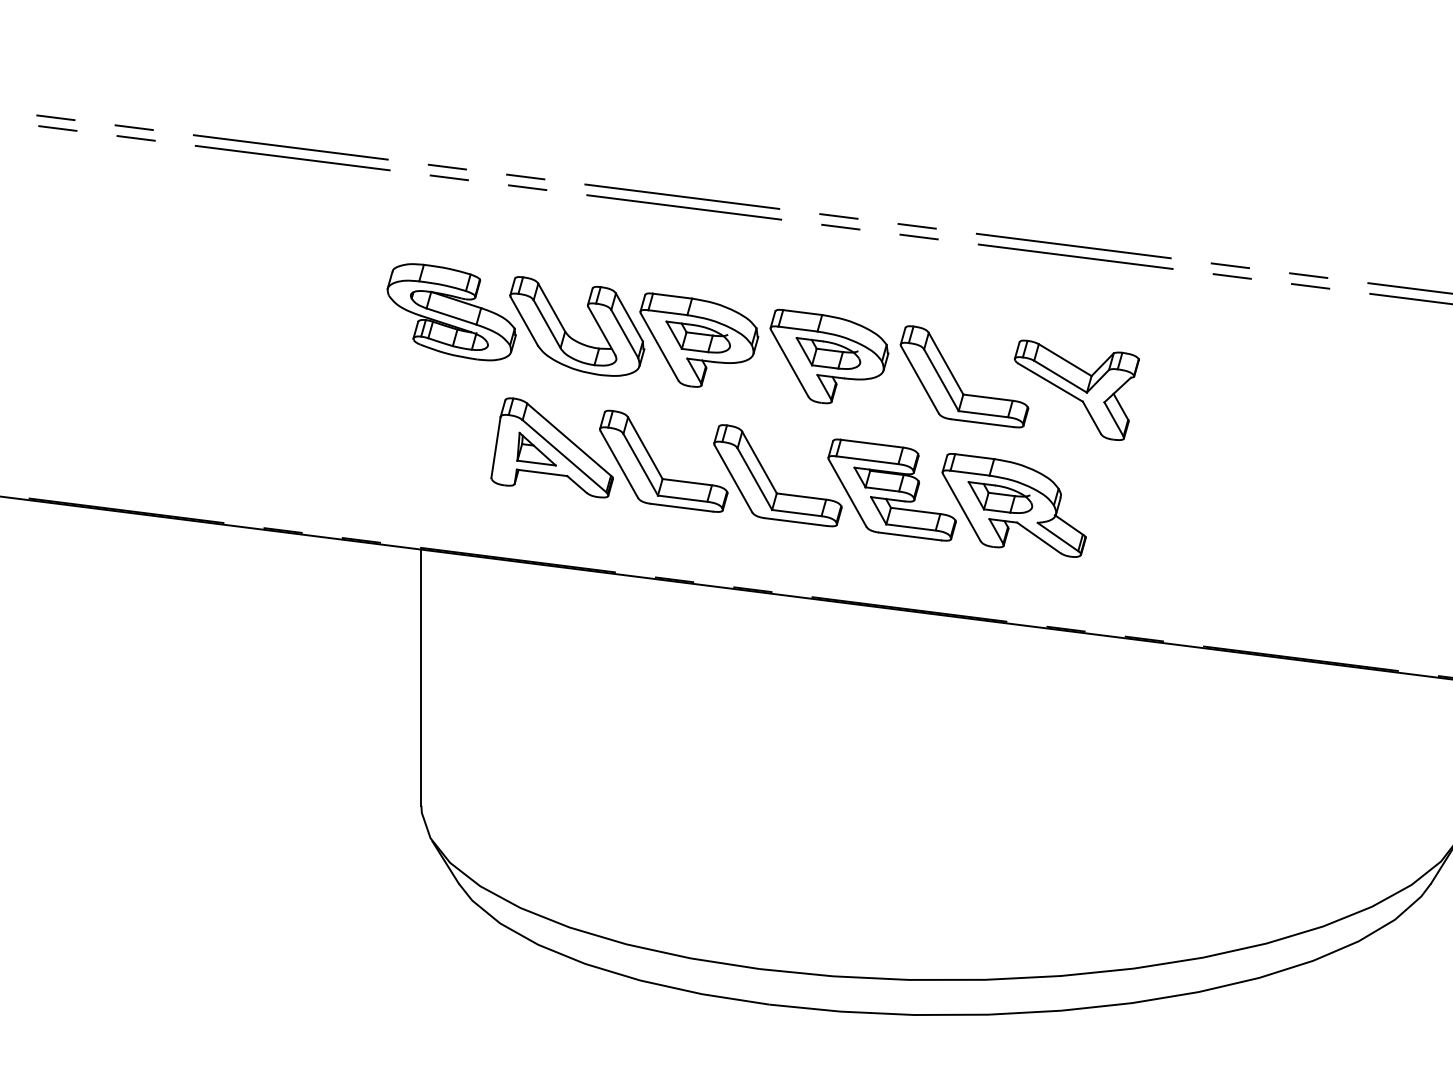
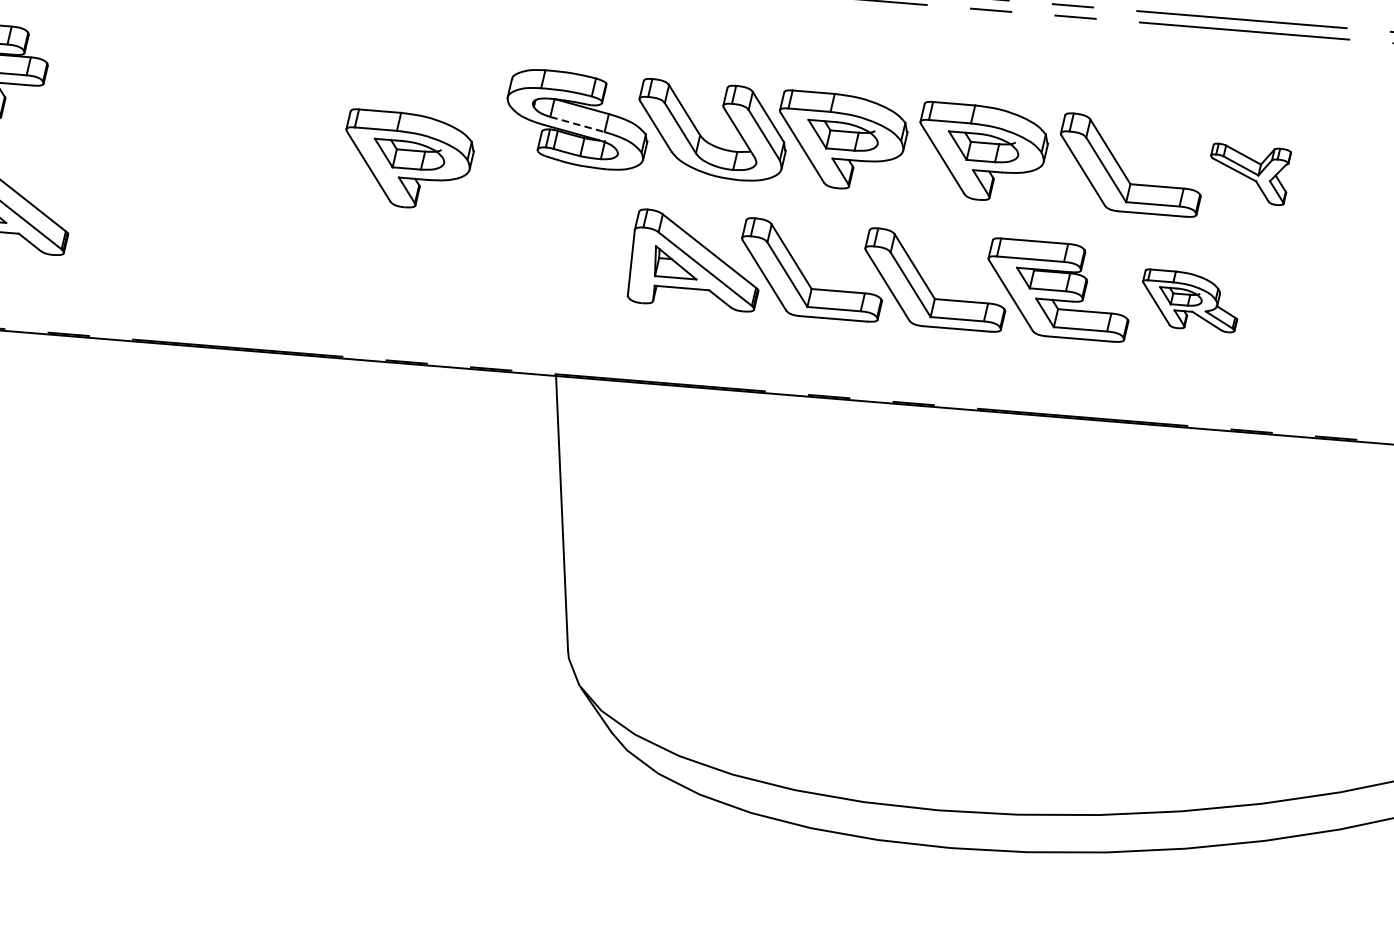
line: (452, 316) -> (578, 124), solid -> dashed
part: (295, 339) -> (411, 156), added
part: (1076, 389) -> (1251, 173), size x0.6
part: (1013, 505) -> (1189, 300), size x0.6

